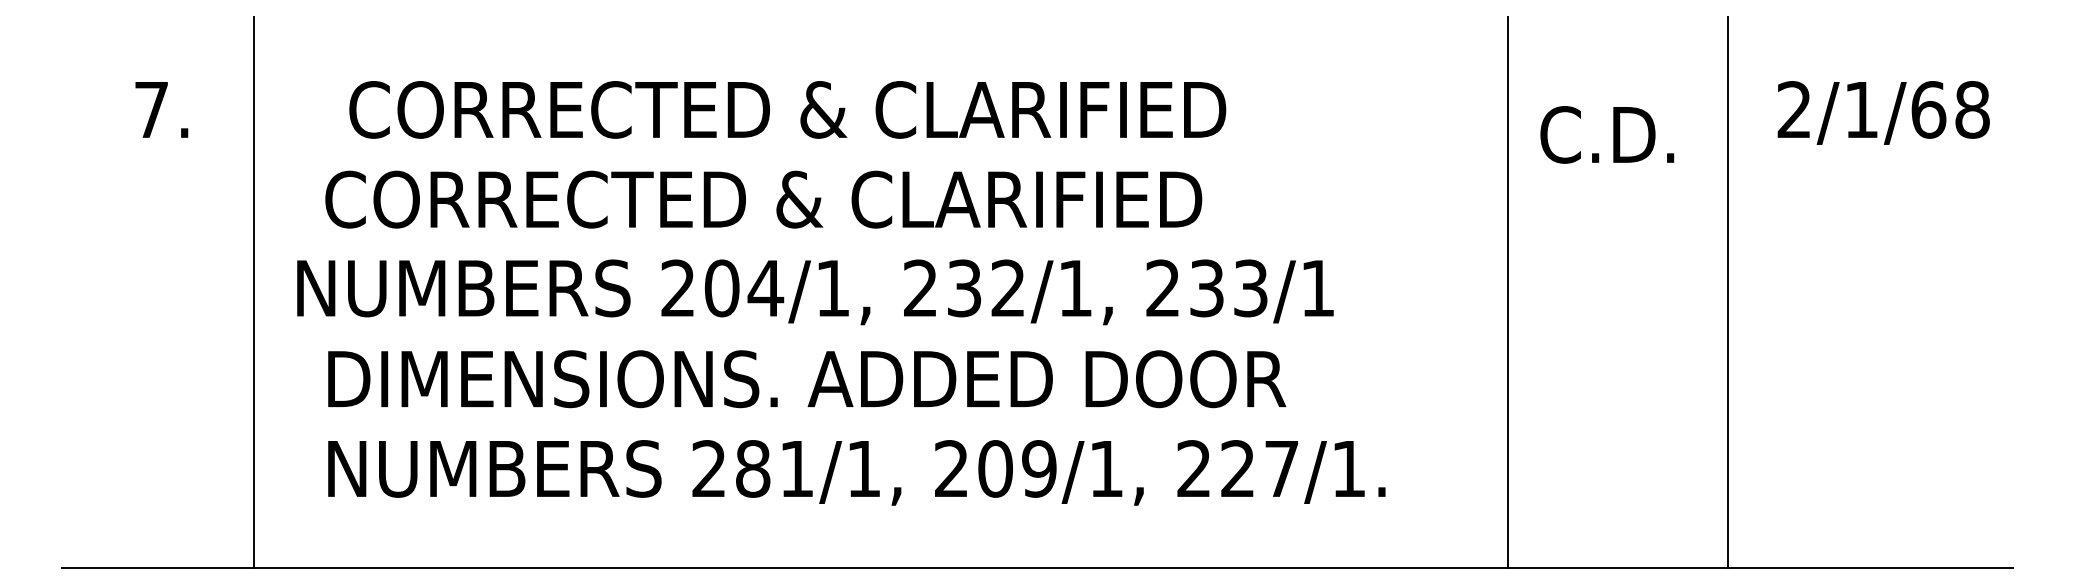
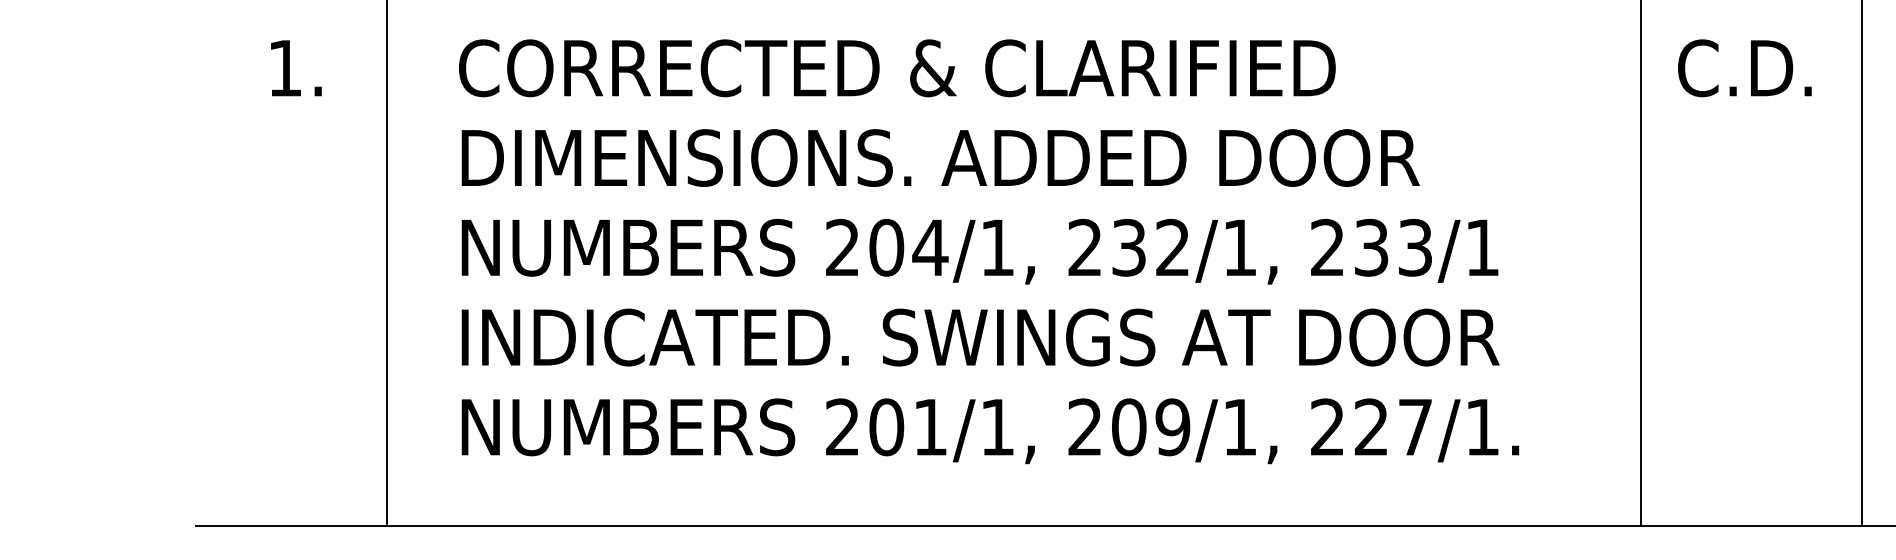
text: (151, 109) -> (285, 67), 7. -> 1.
text: (787, 109) -> (897, 67), moved
text: (1607, 134) -> (1745, 67), moved
text: (805, 199) -> (939, 157), CORRECTED & CLARIFIED -> DIMENSIONS. ADDED DOOR
text: (815, 292) -> (980, 251), moved
text: (850, 379) -> (984, 337), DIMENSIONS. ADDED DOOR -> INDICATED. SWINGS AT DOOR
text: (752, 468) -> (886, 426), 281/1, -> 201/1,

